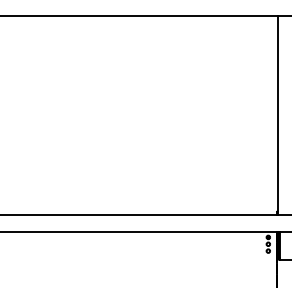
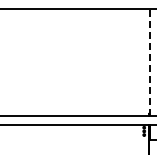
line: (278, 114) -> (149, 61), solid -> dashed

